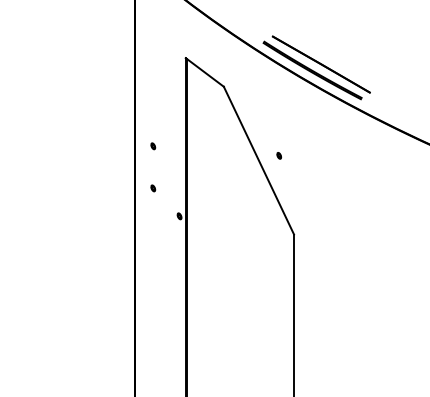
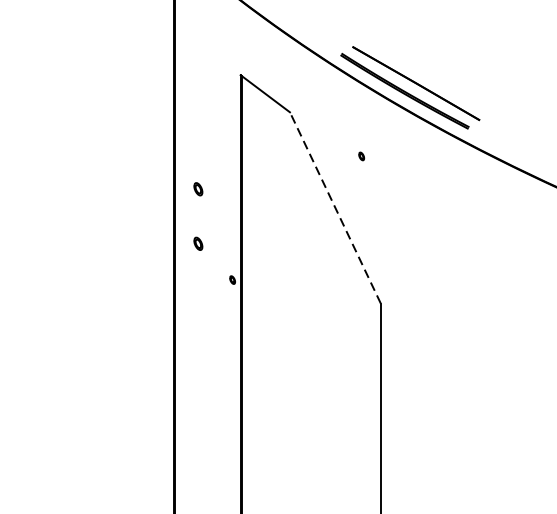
part: (153, 146) -> (198, 189), size x1.6
part: (278, 155) -> (360, 155), moved
line: (258, 160) -> (334, 207), solid -> dashed
part: (153, 188) -> (198, 244), size x1.6

